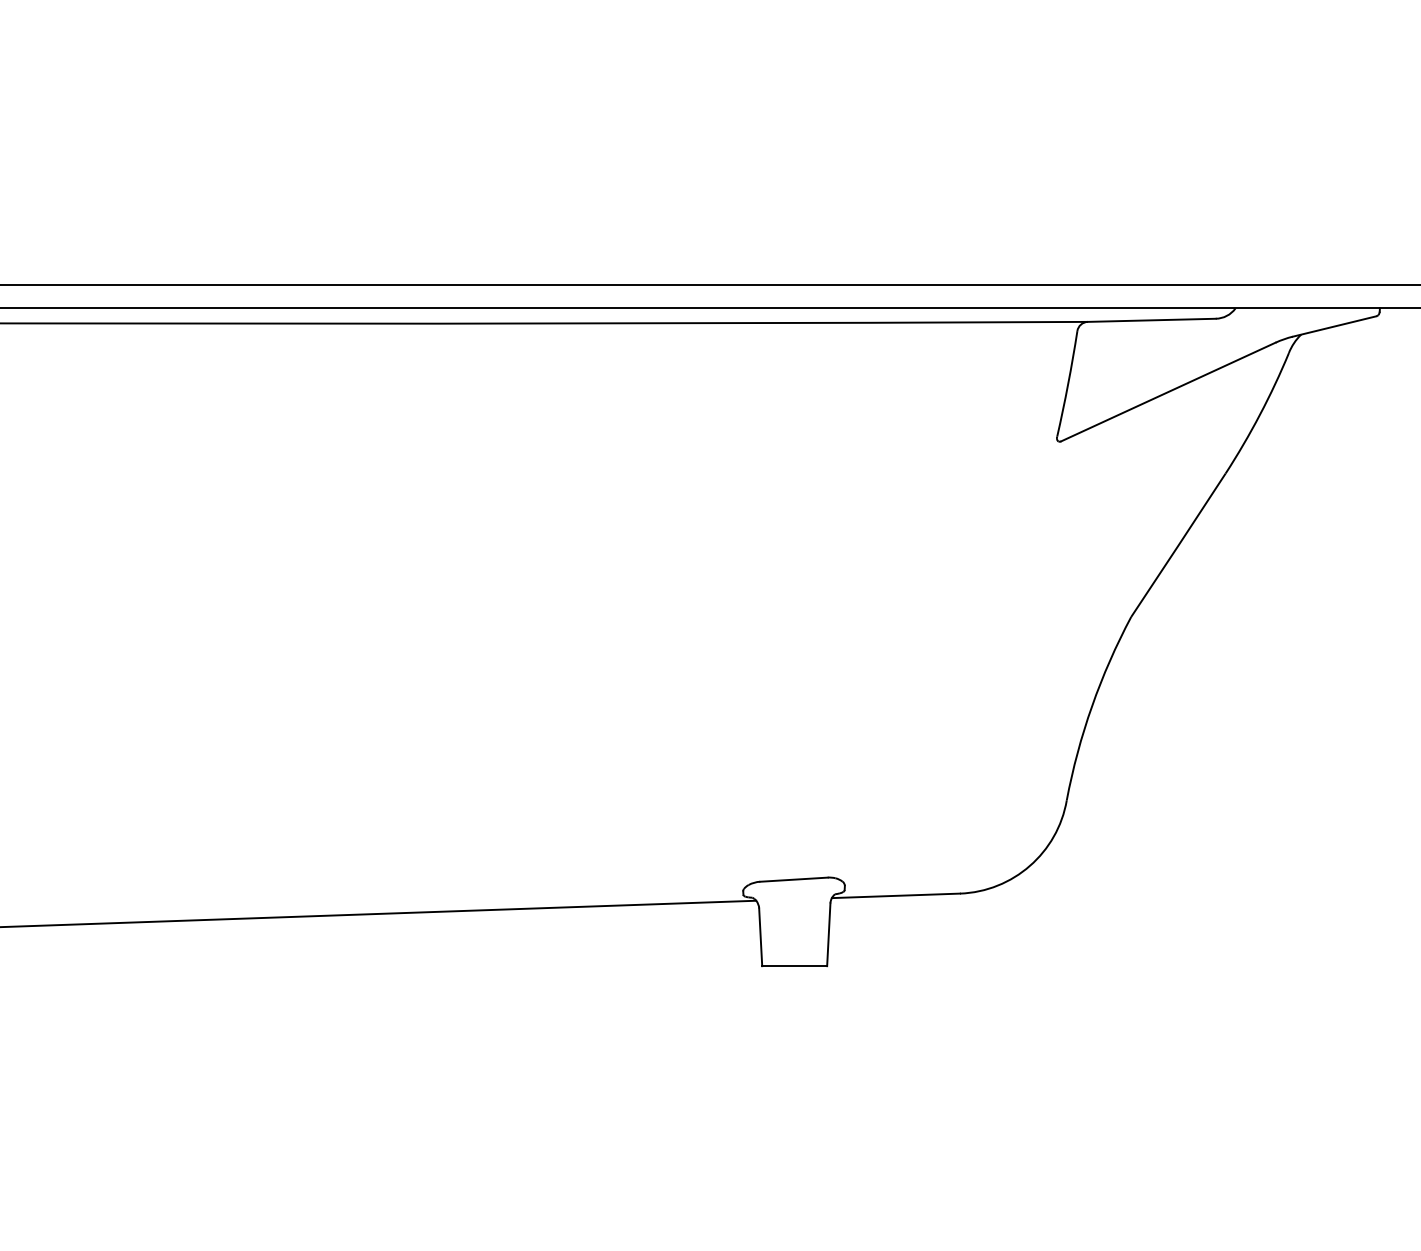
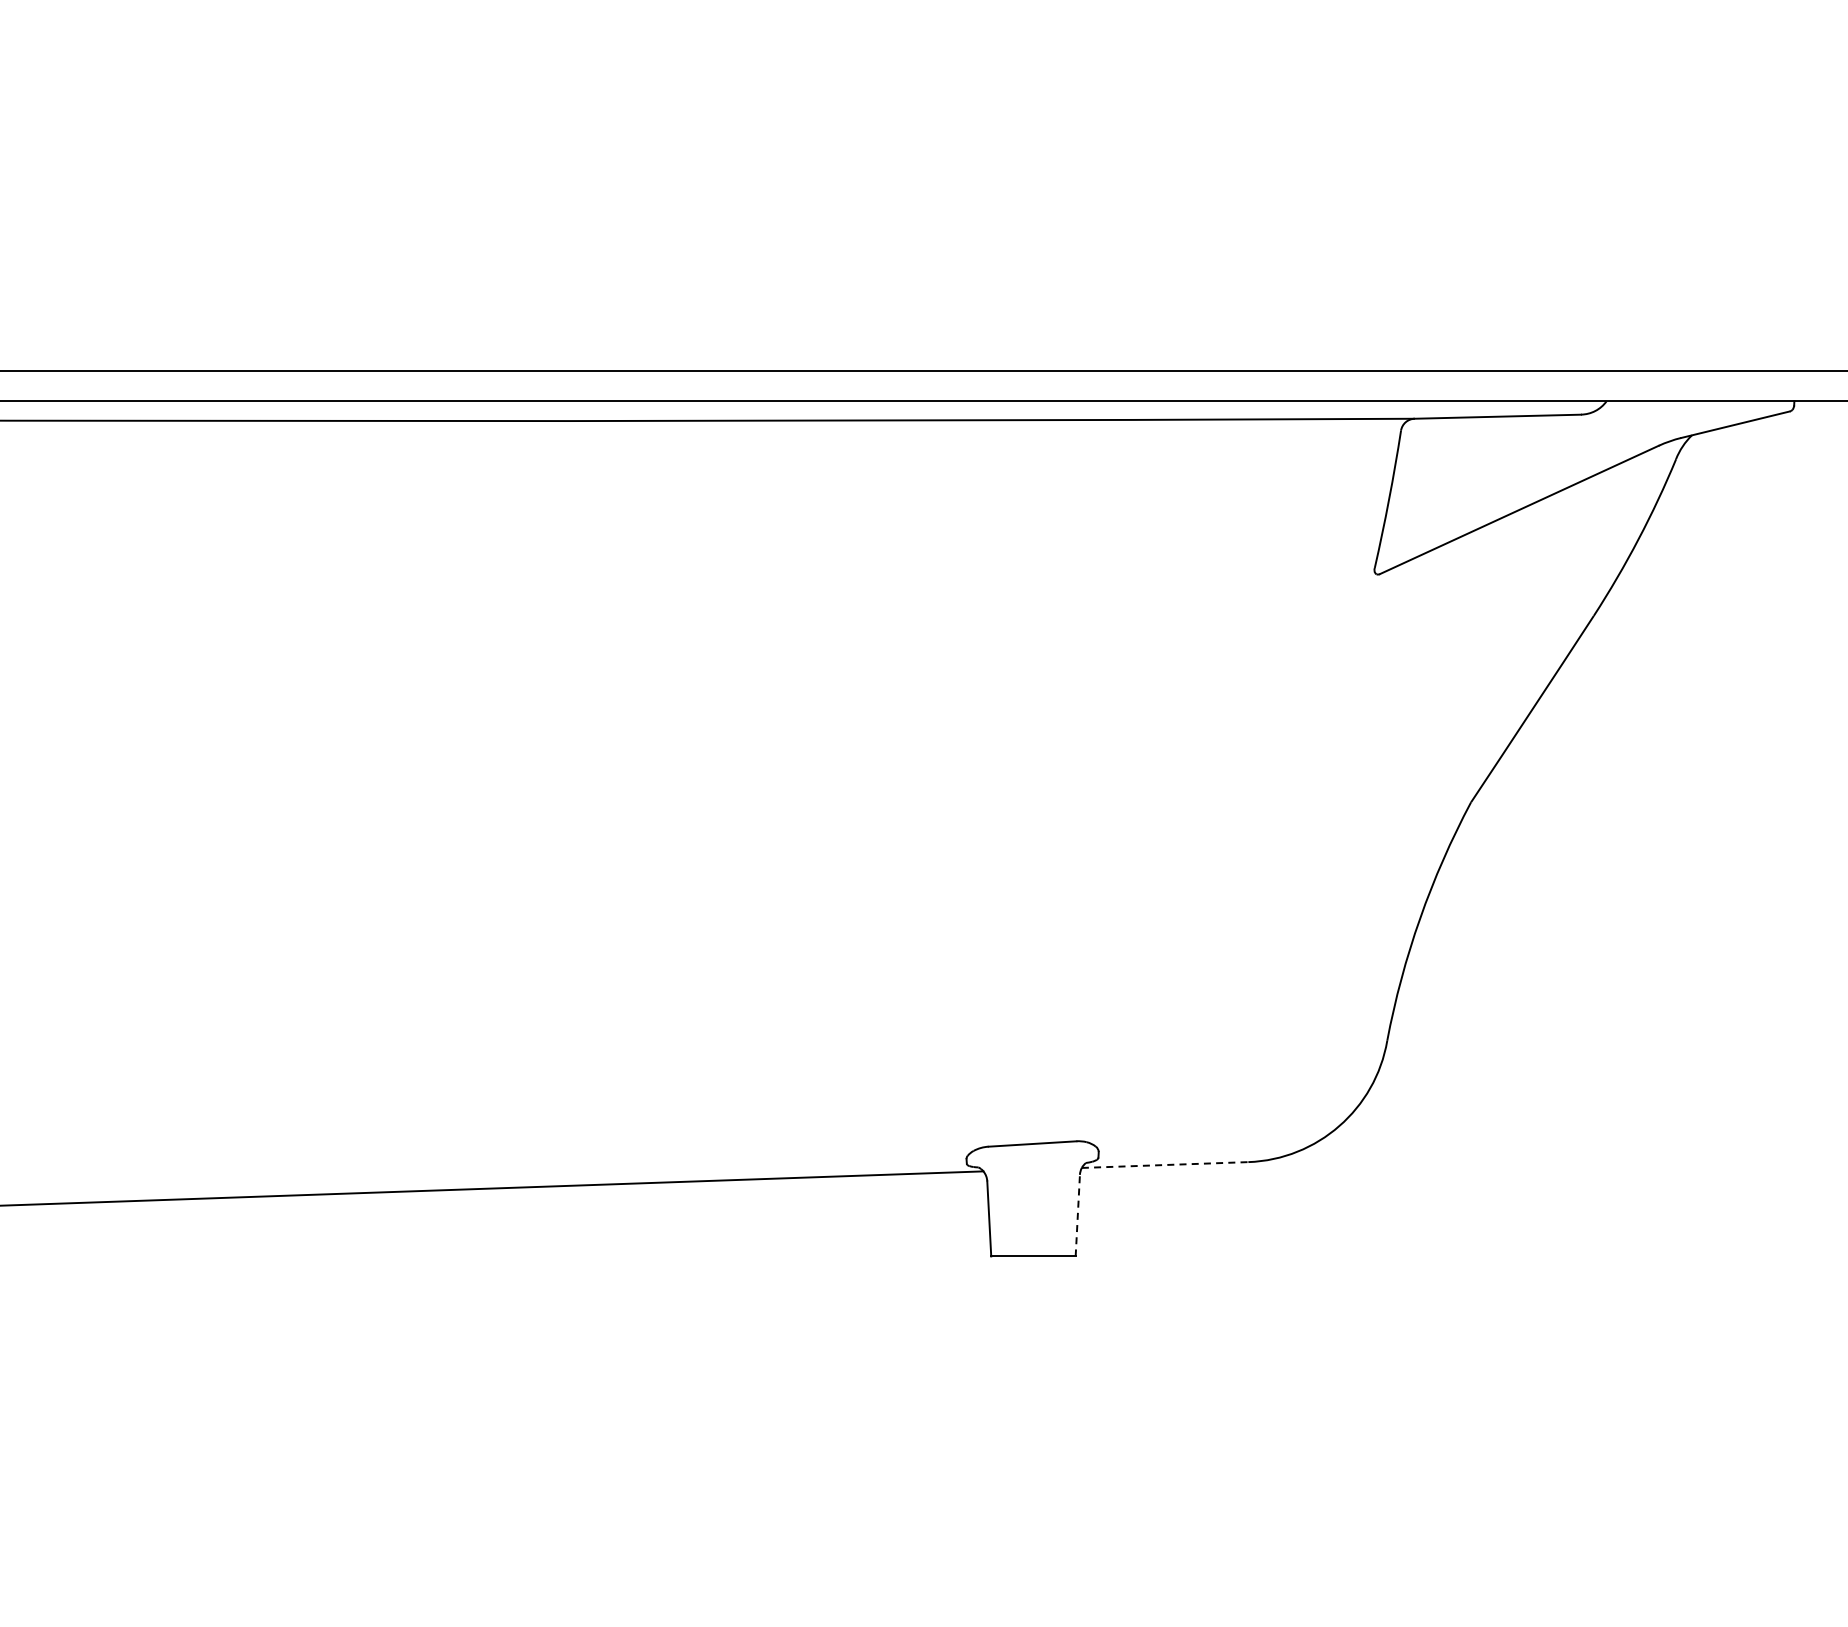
line: (896, 896) -> (1165, 1165), solid -> dashed
line: (828, 934) -> (1077, 1215), solid -> dashed

